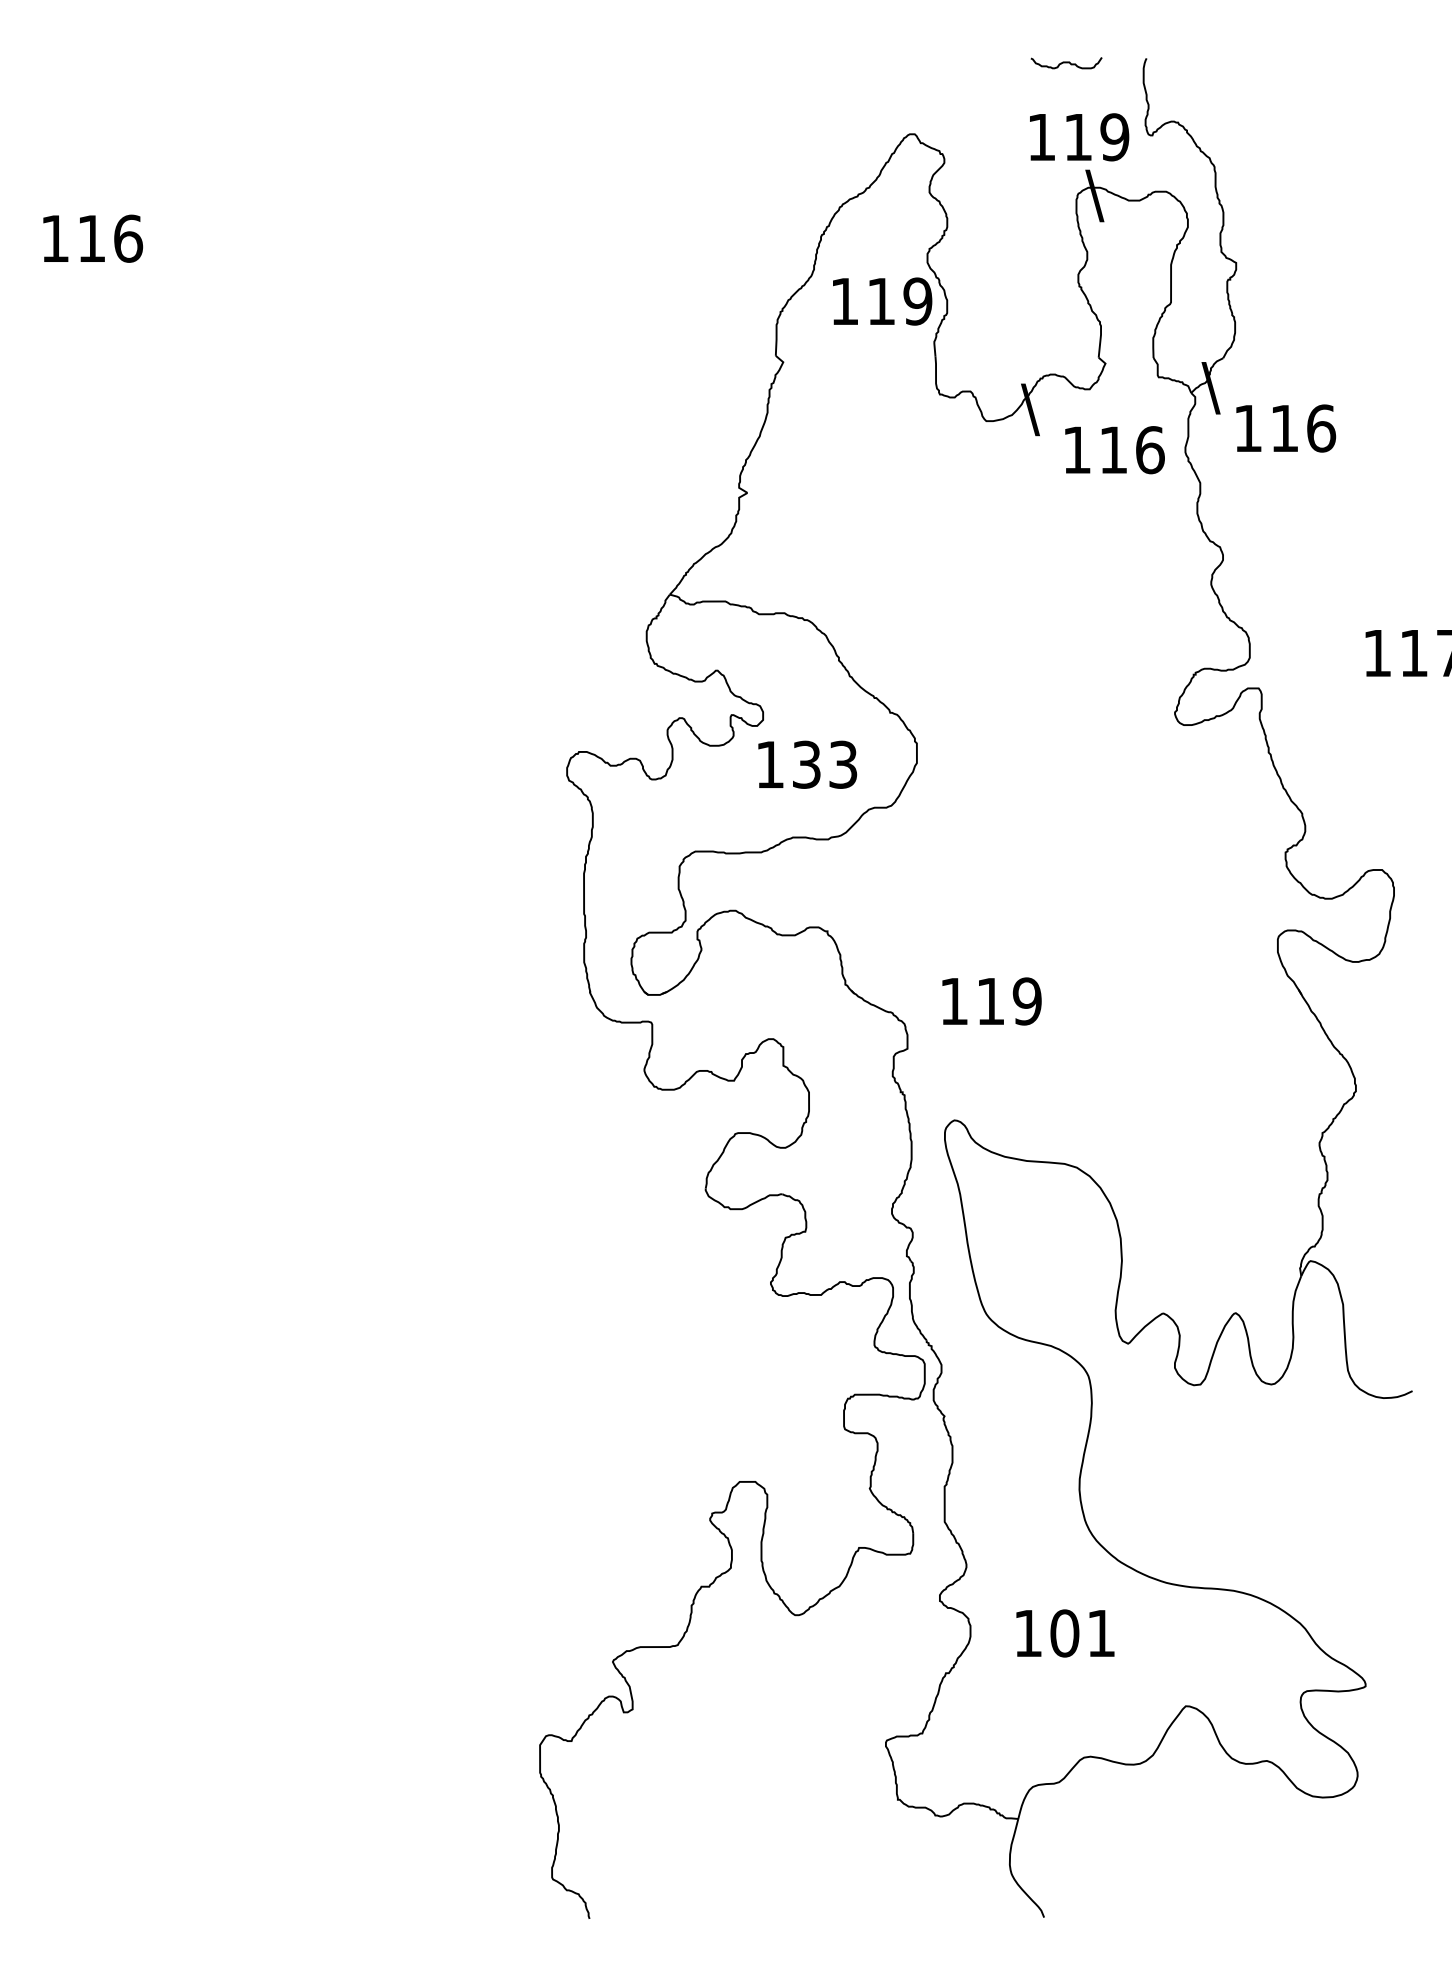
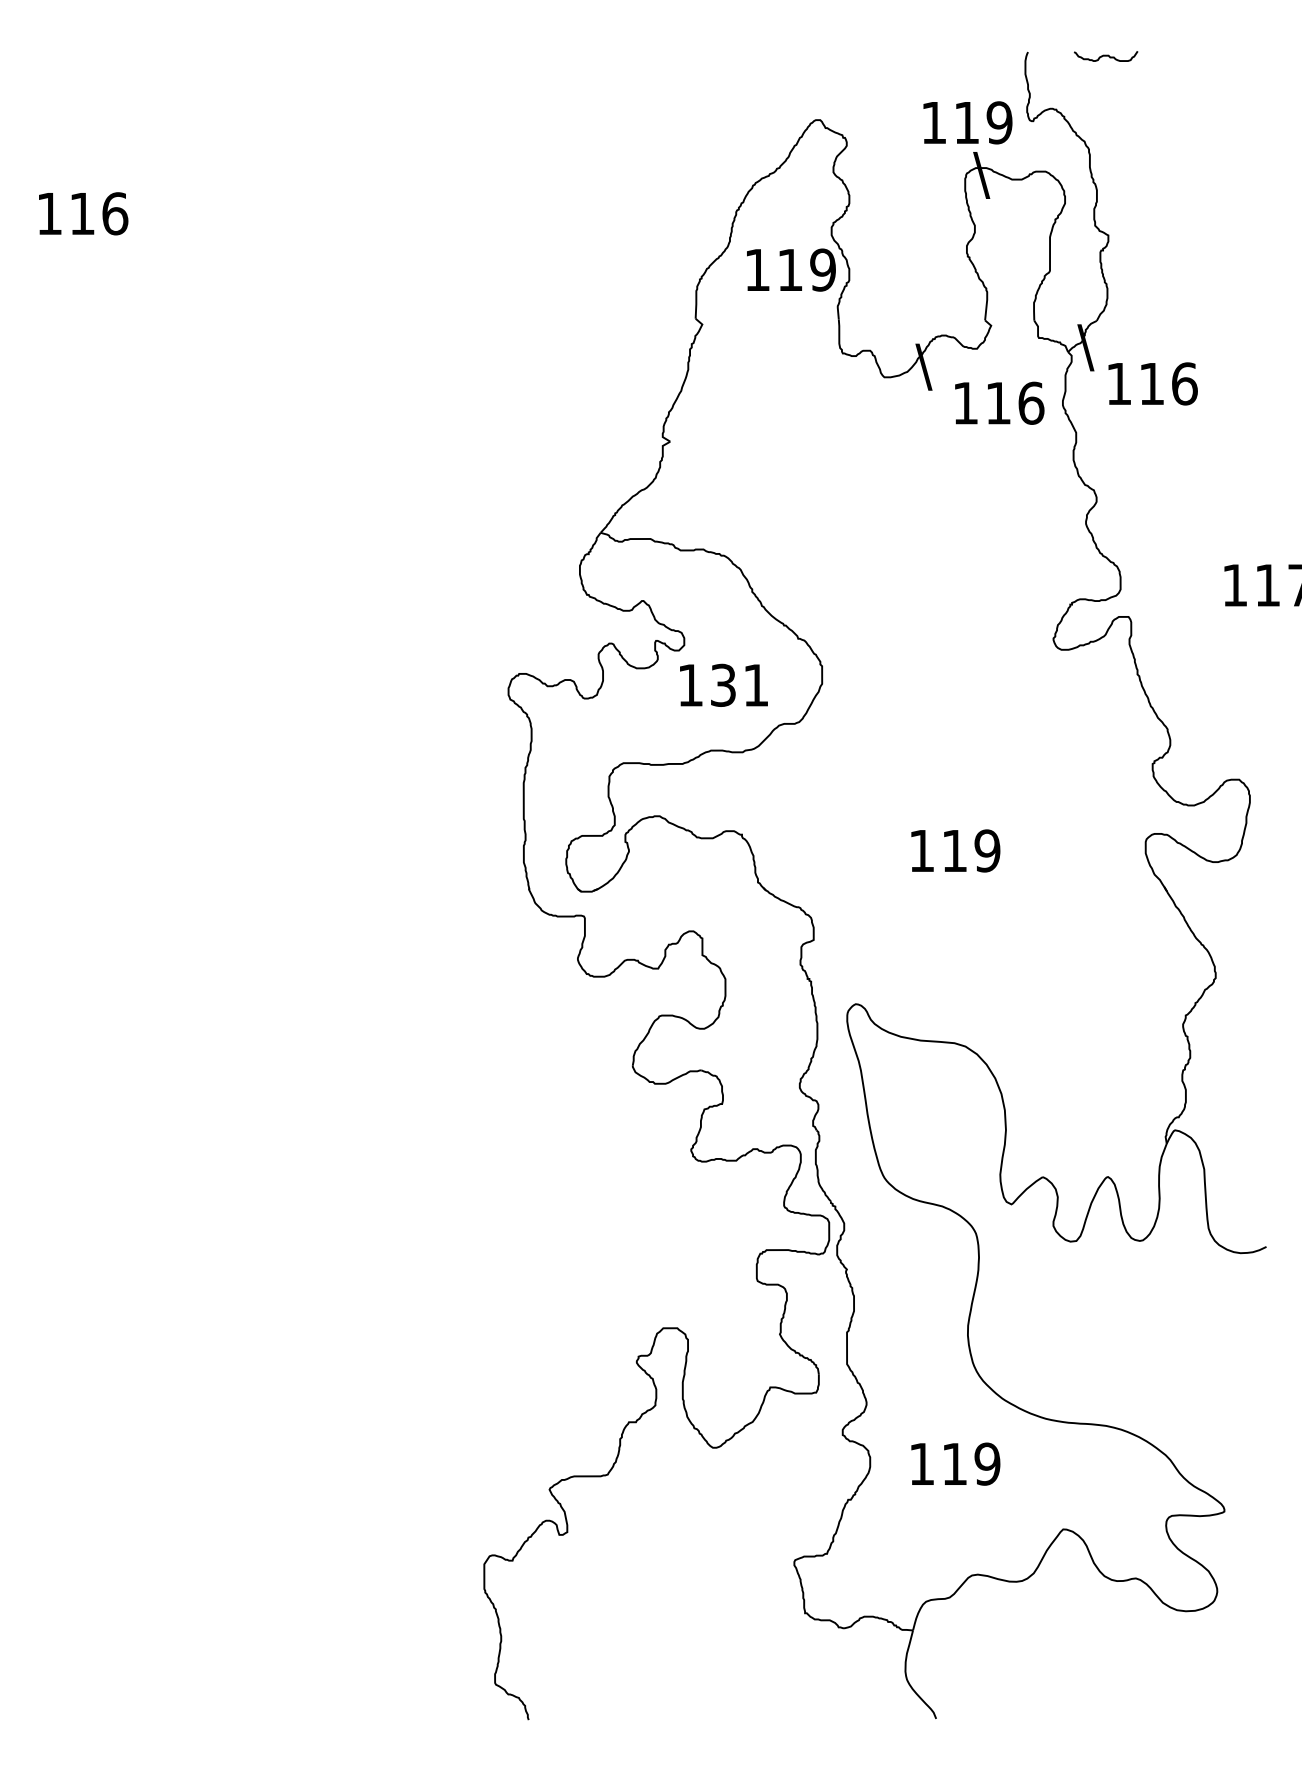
curve: (1066, 63) -> (1105, 56), moved
text: (843, 764) -> (756, 685), 133 -> 131
text: (991, 1001) -> (955, 850), moved
text: (1082, 1633) -> (970, 1464), 101 -> 119

